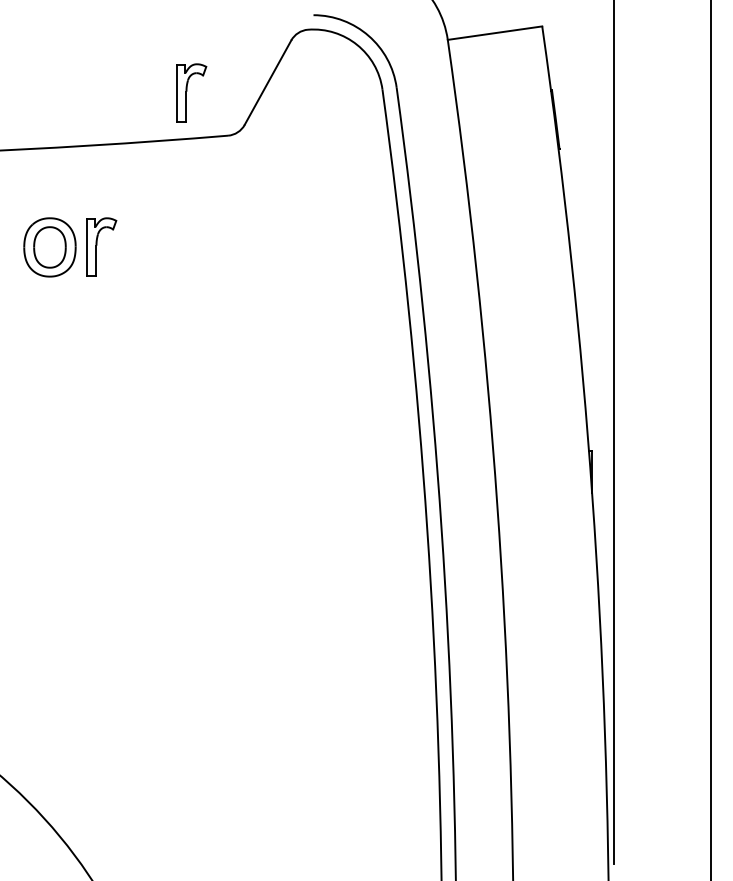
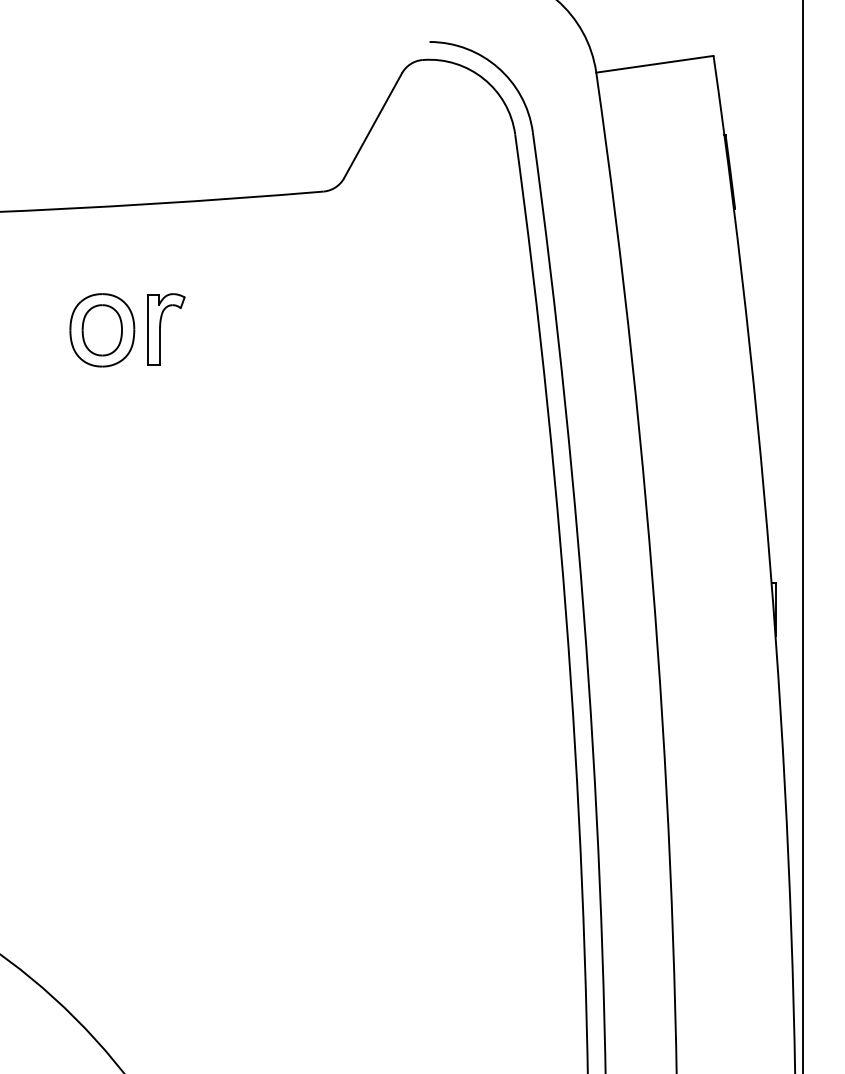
part: (191, 92) -> (278, 137), removed

